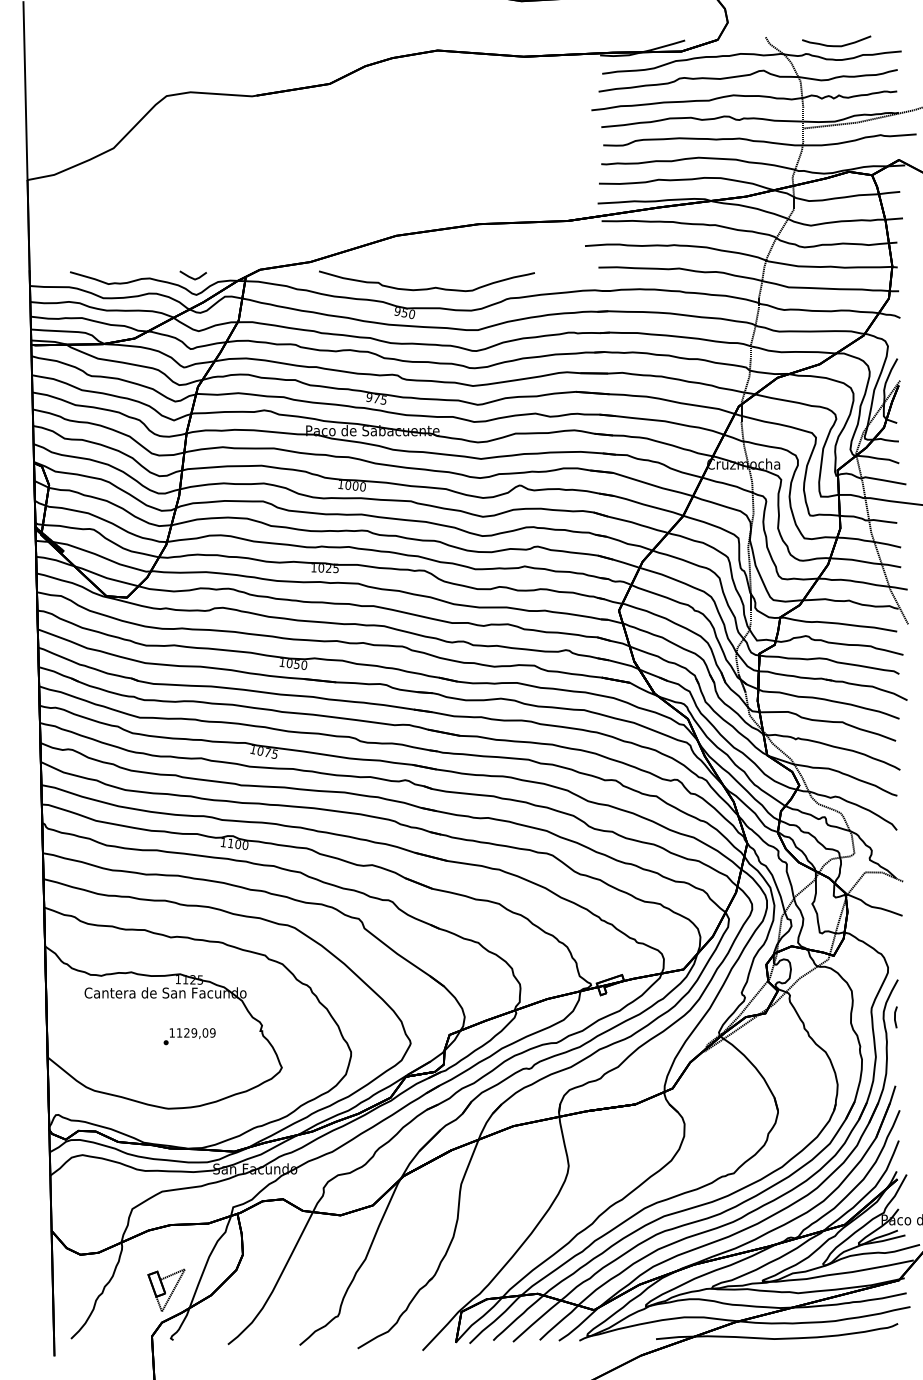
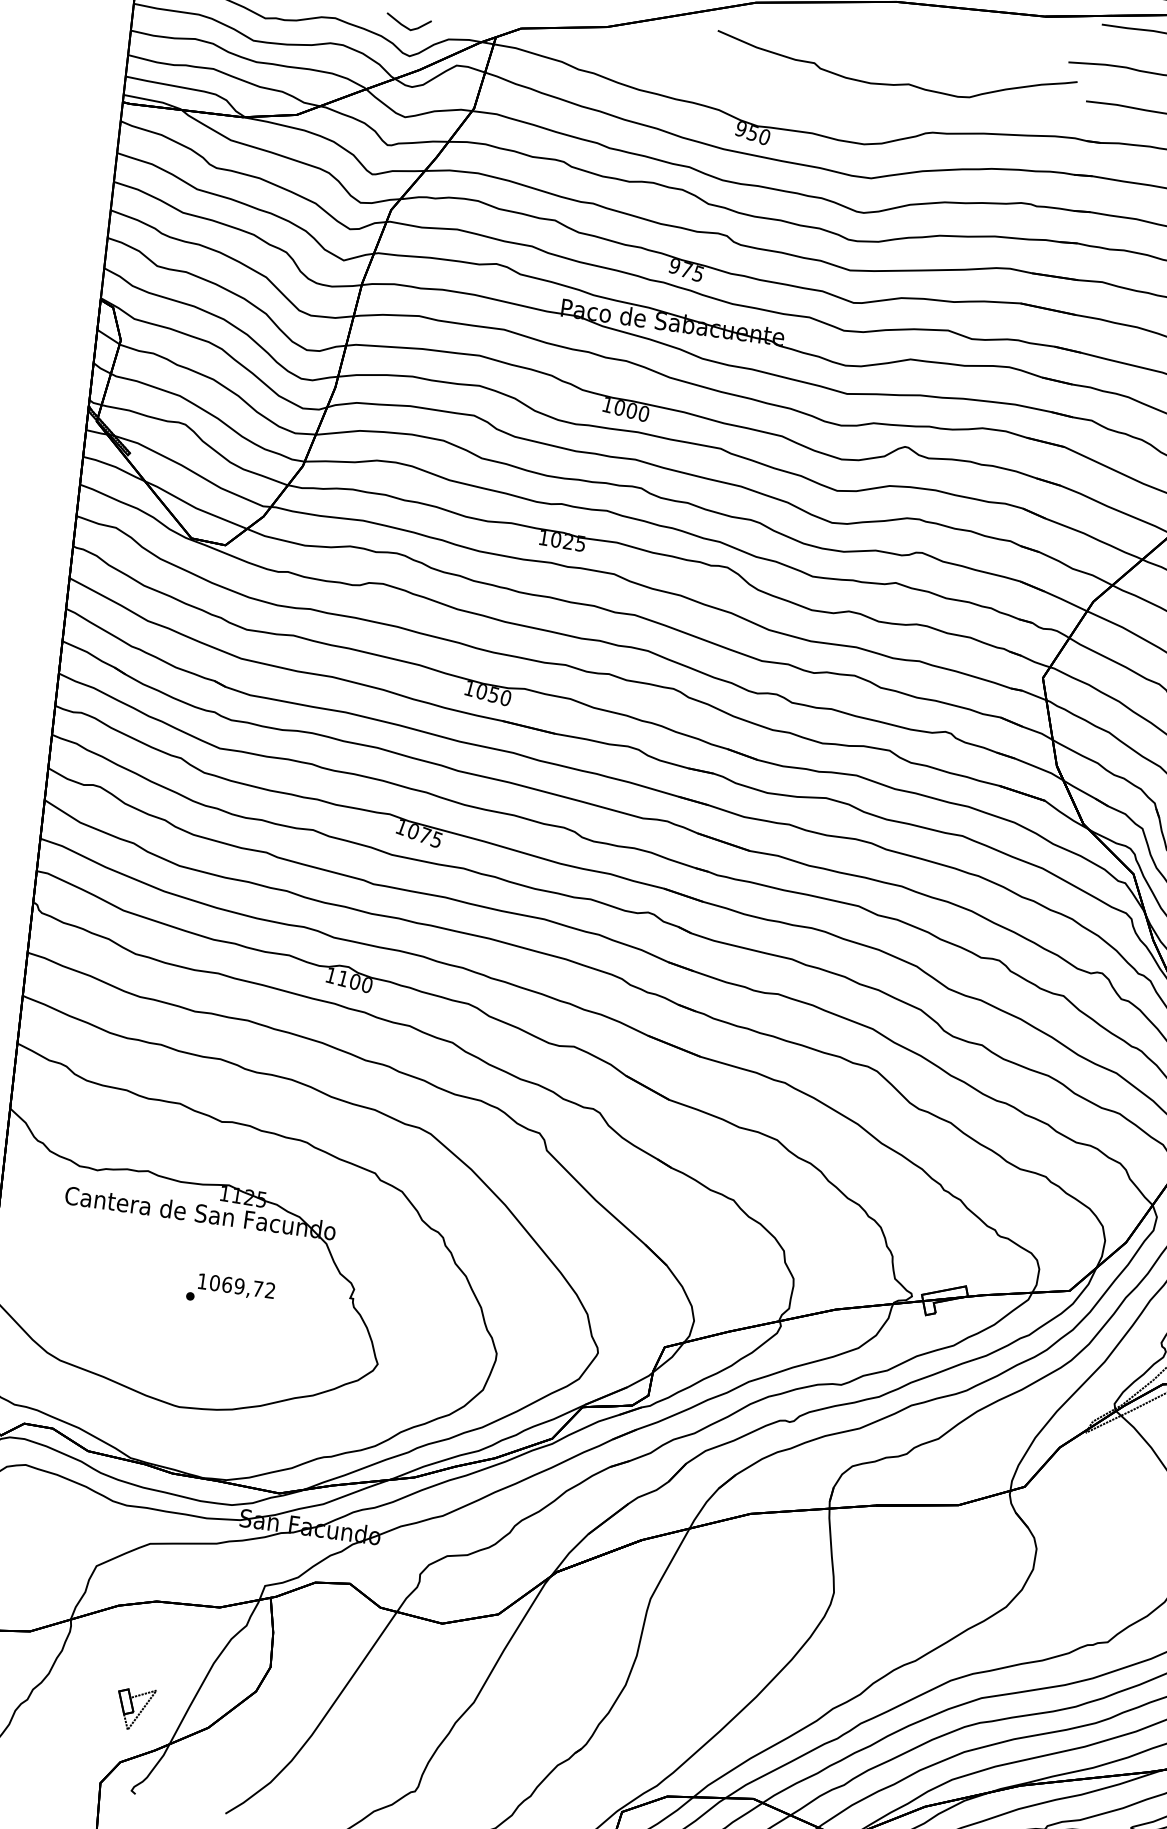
curve: (426, 288) -> (893, 83), moved
text: (195, 1032) -> (241, 1285), 1129,09 -> 1069,72
part: (166, 1289) -> (135, 1708), size x0.6

